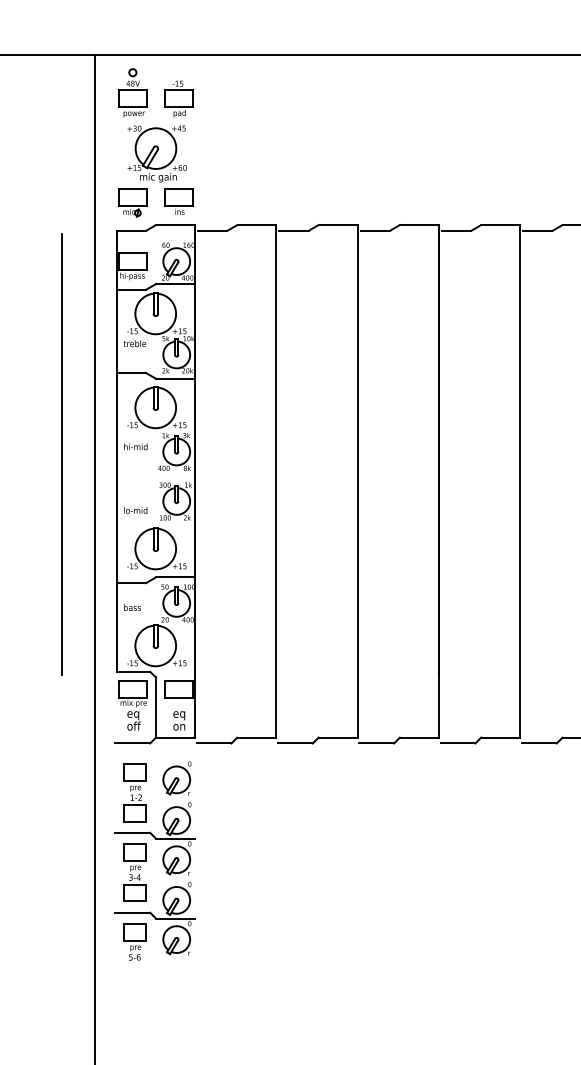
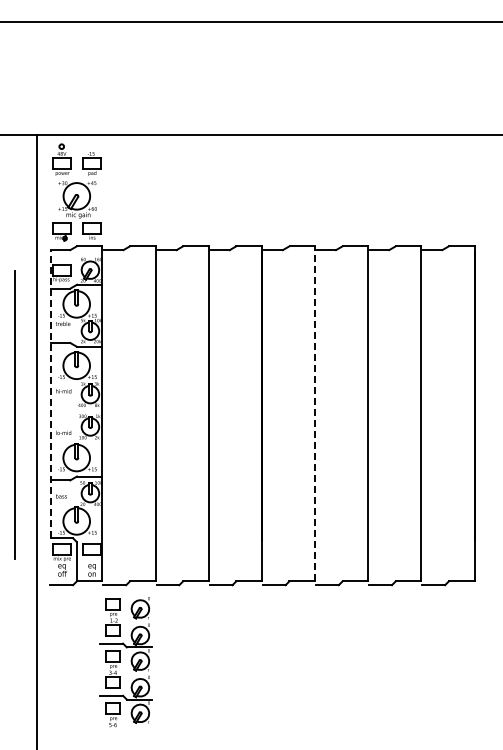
line: (117, 450) -> (51, 393), solid -> dashed
line: (60, 453) -> (14, 414), moved
line: (521, 480) -> (315, 413), solid -> dashed
part: (153, 861) -> (125, 662), moved

